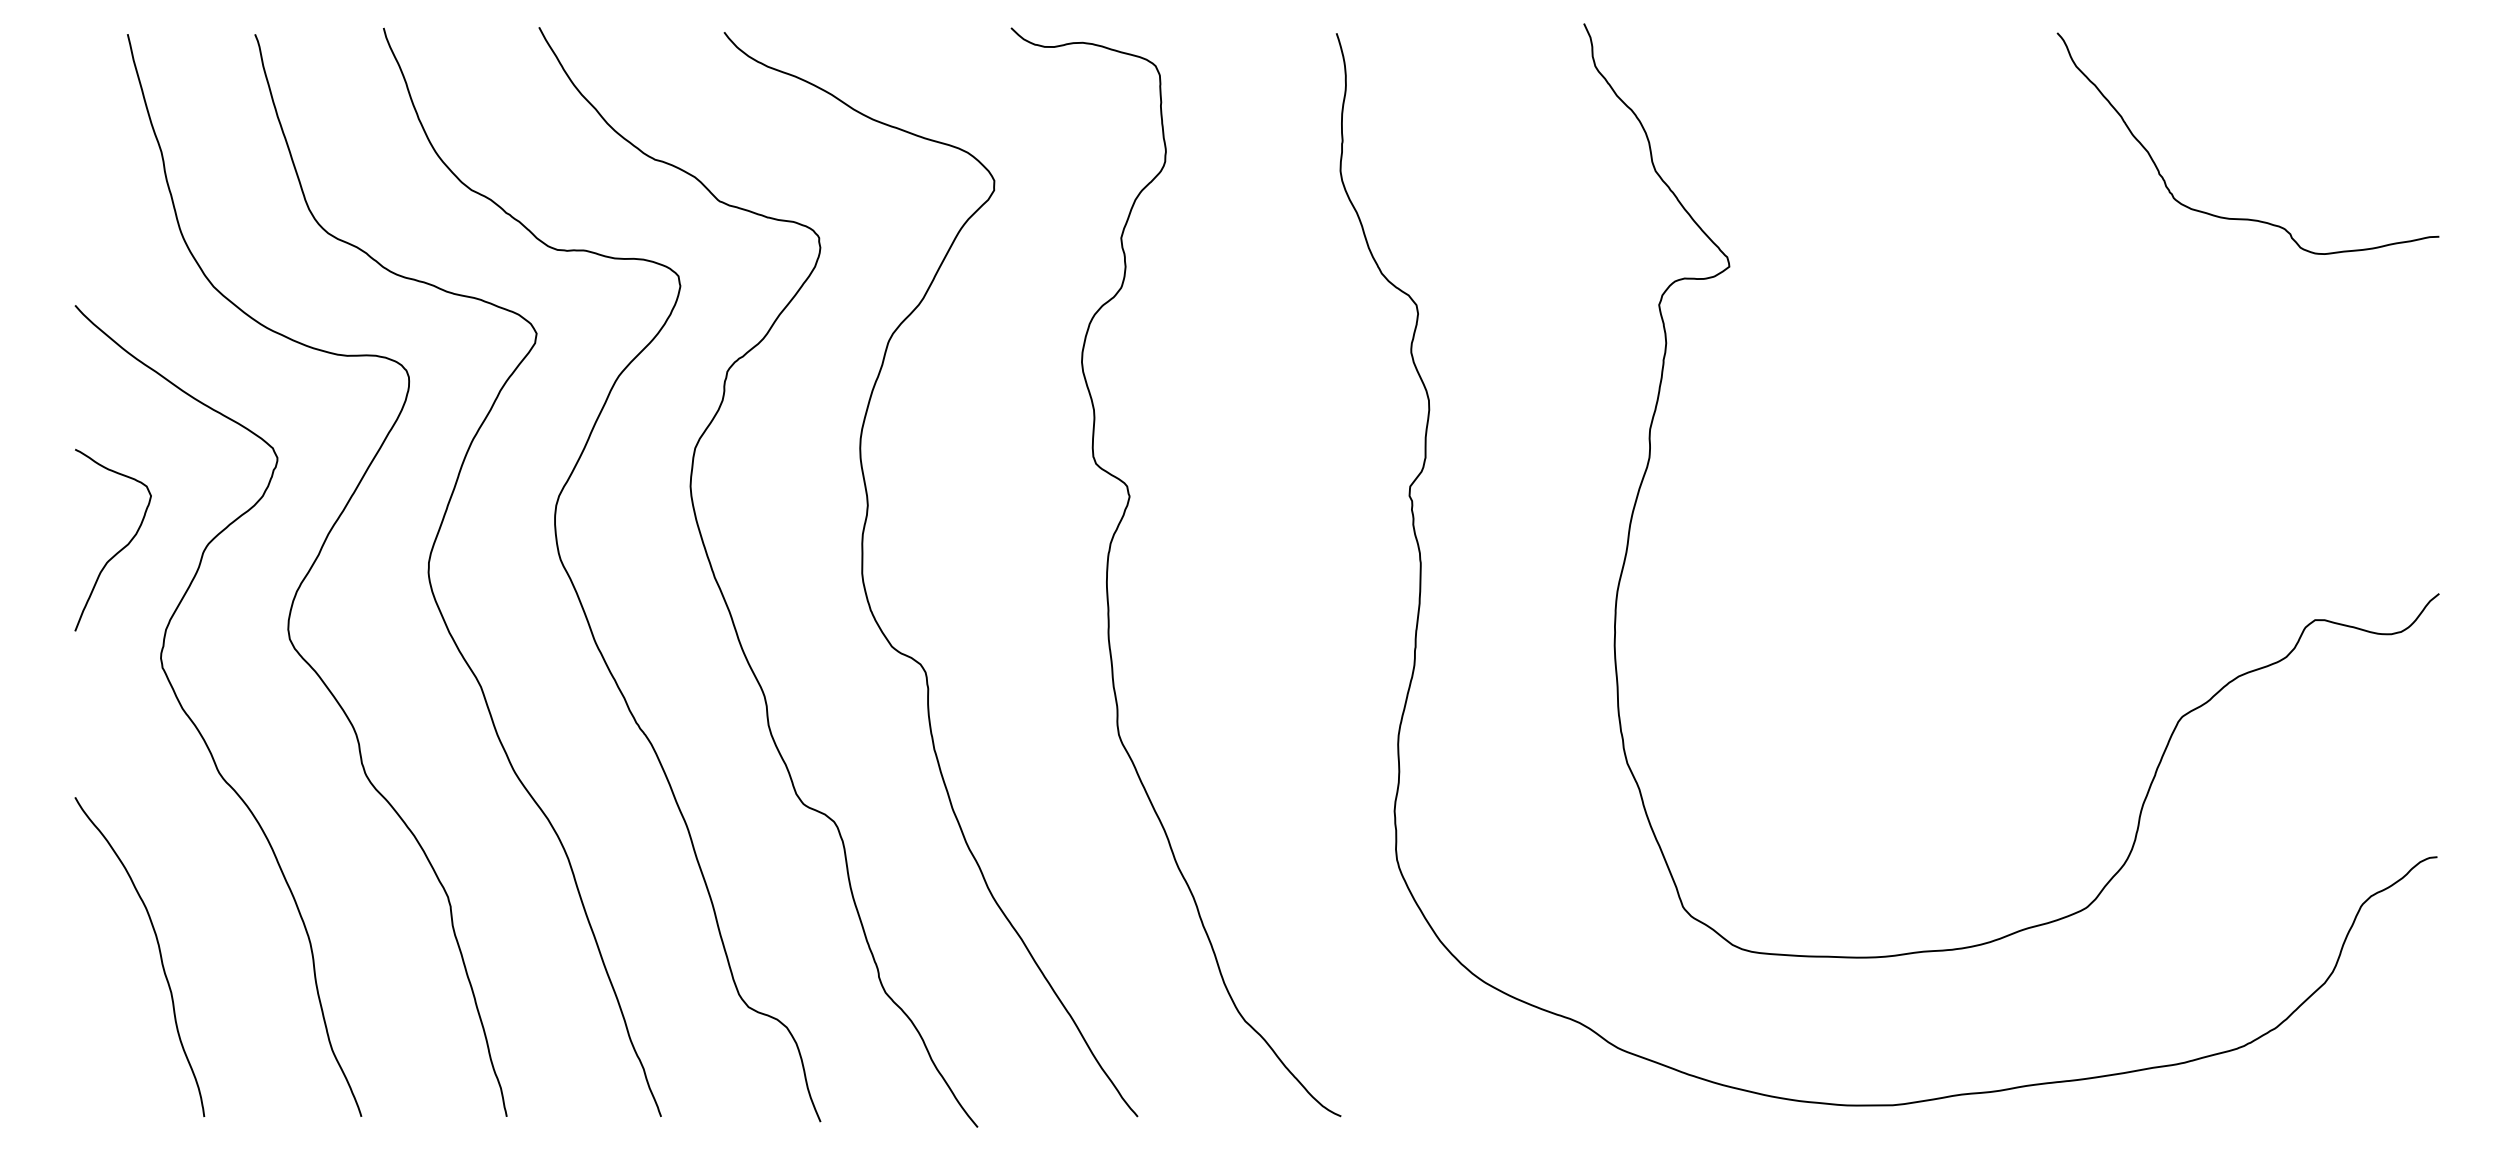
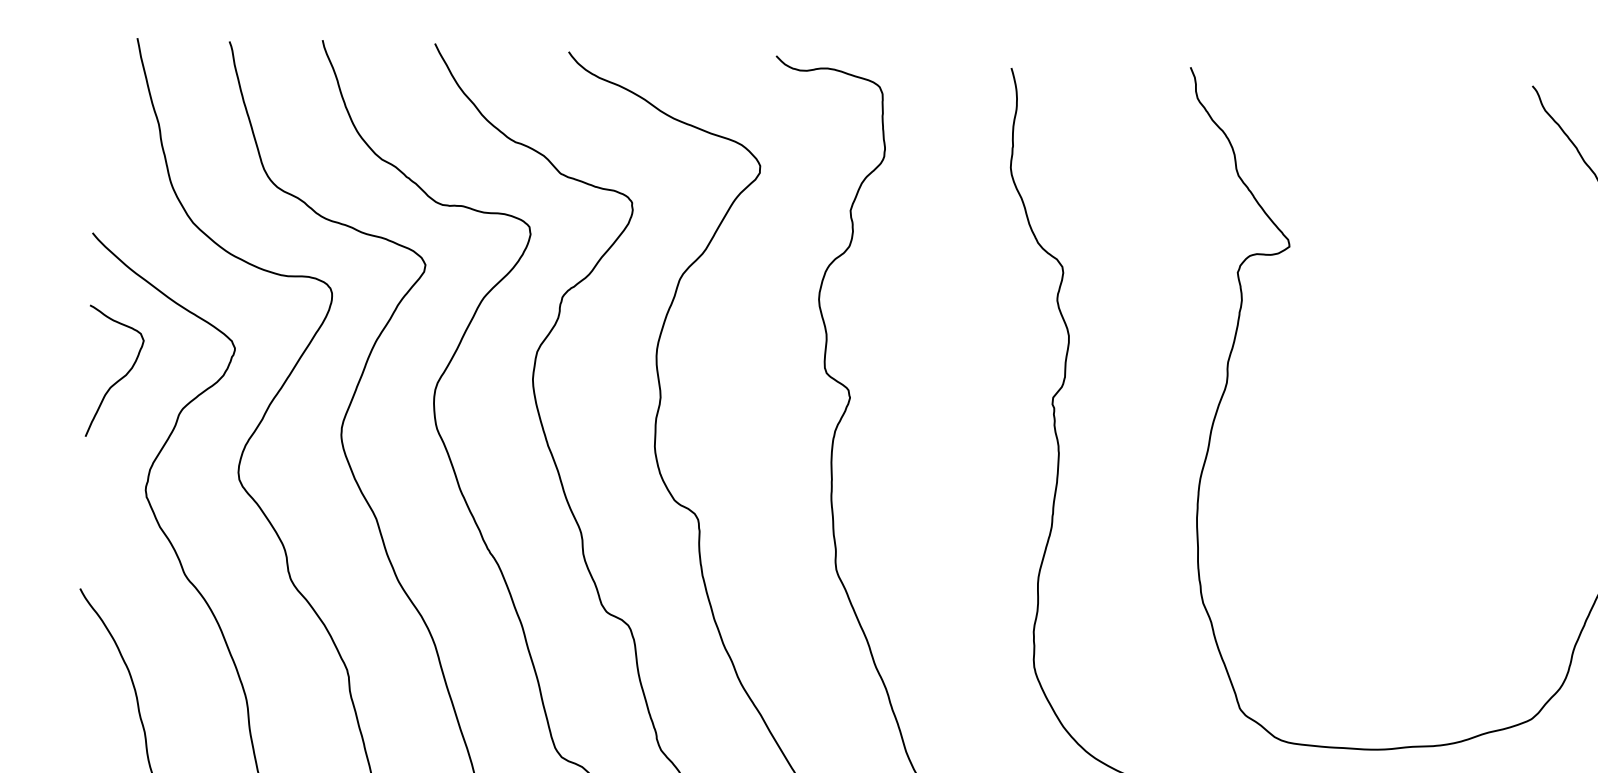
curve: (121, 548) -> (121, 378), moved

